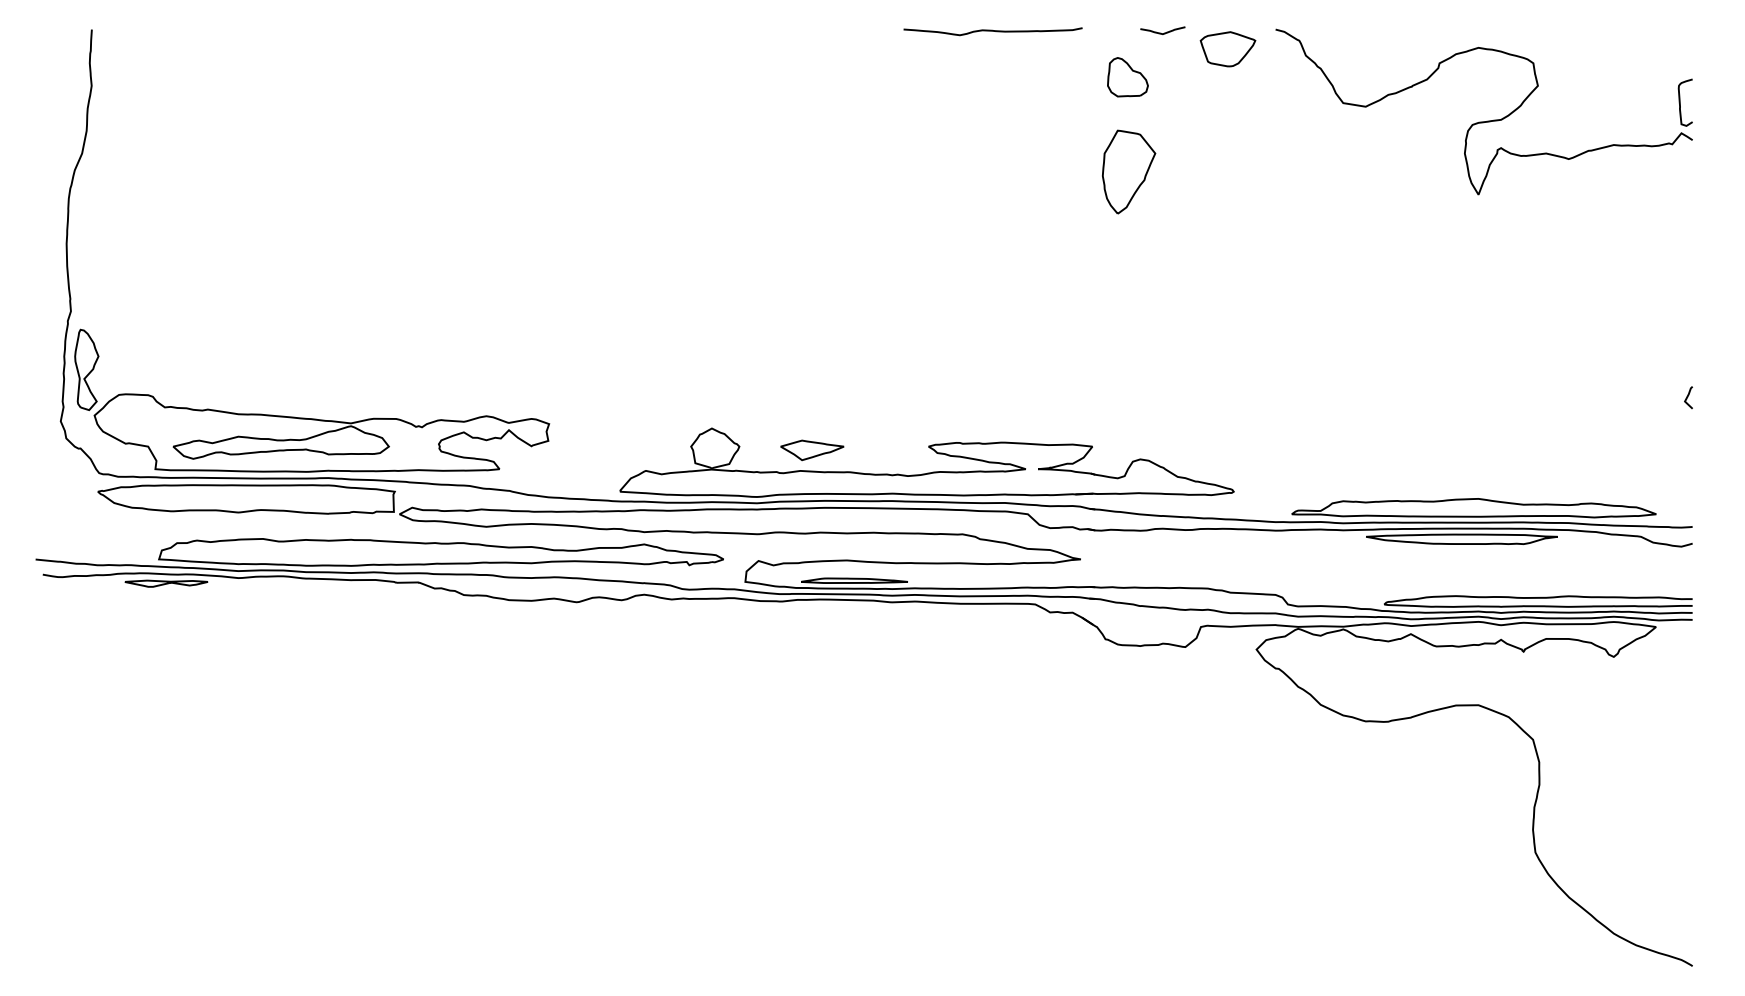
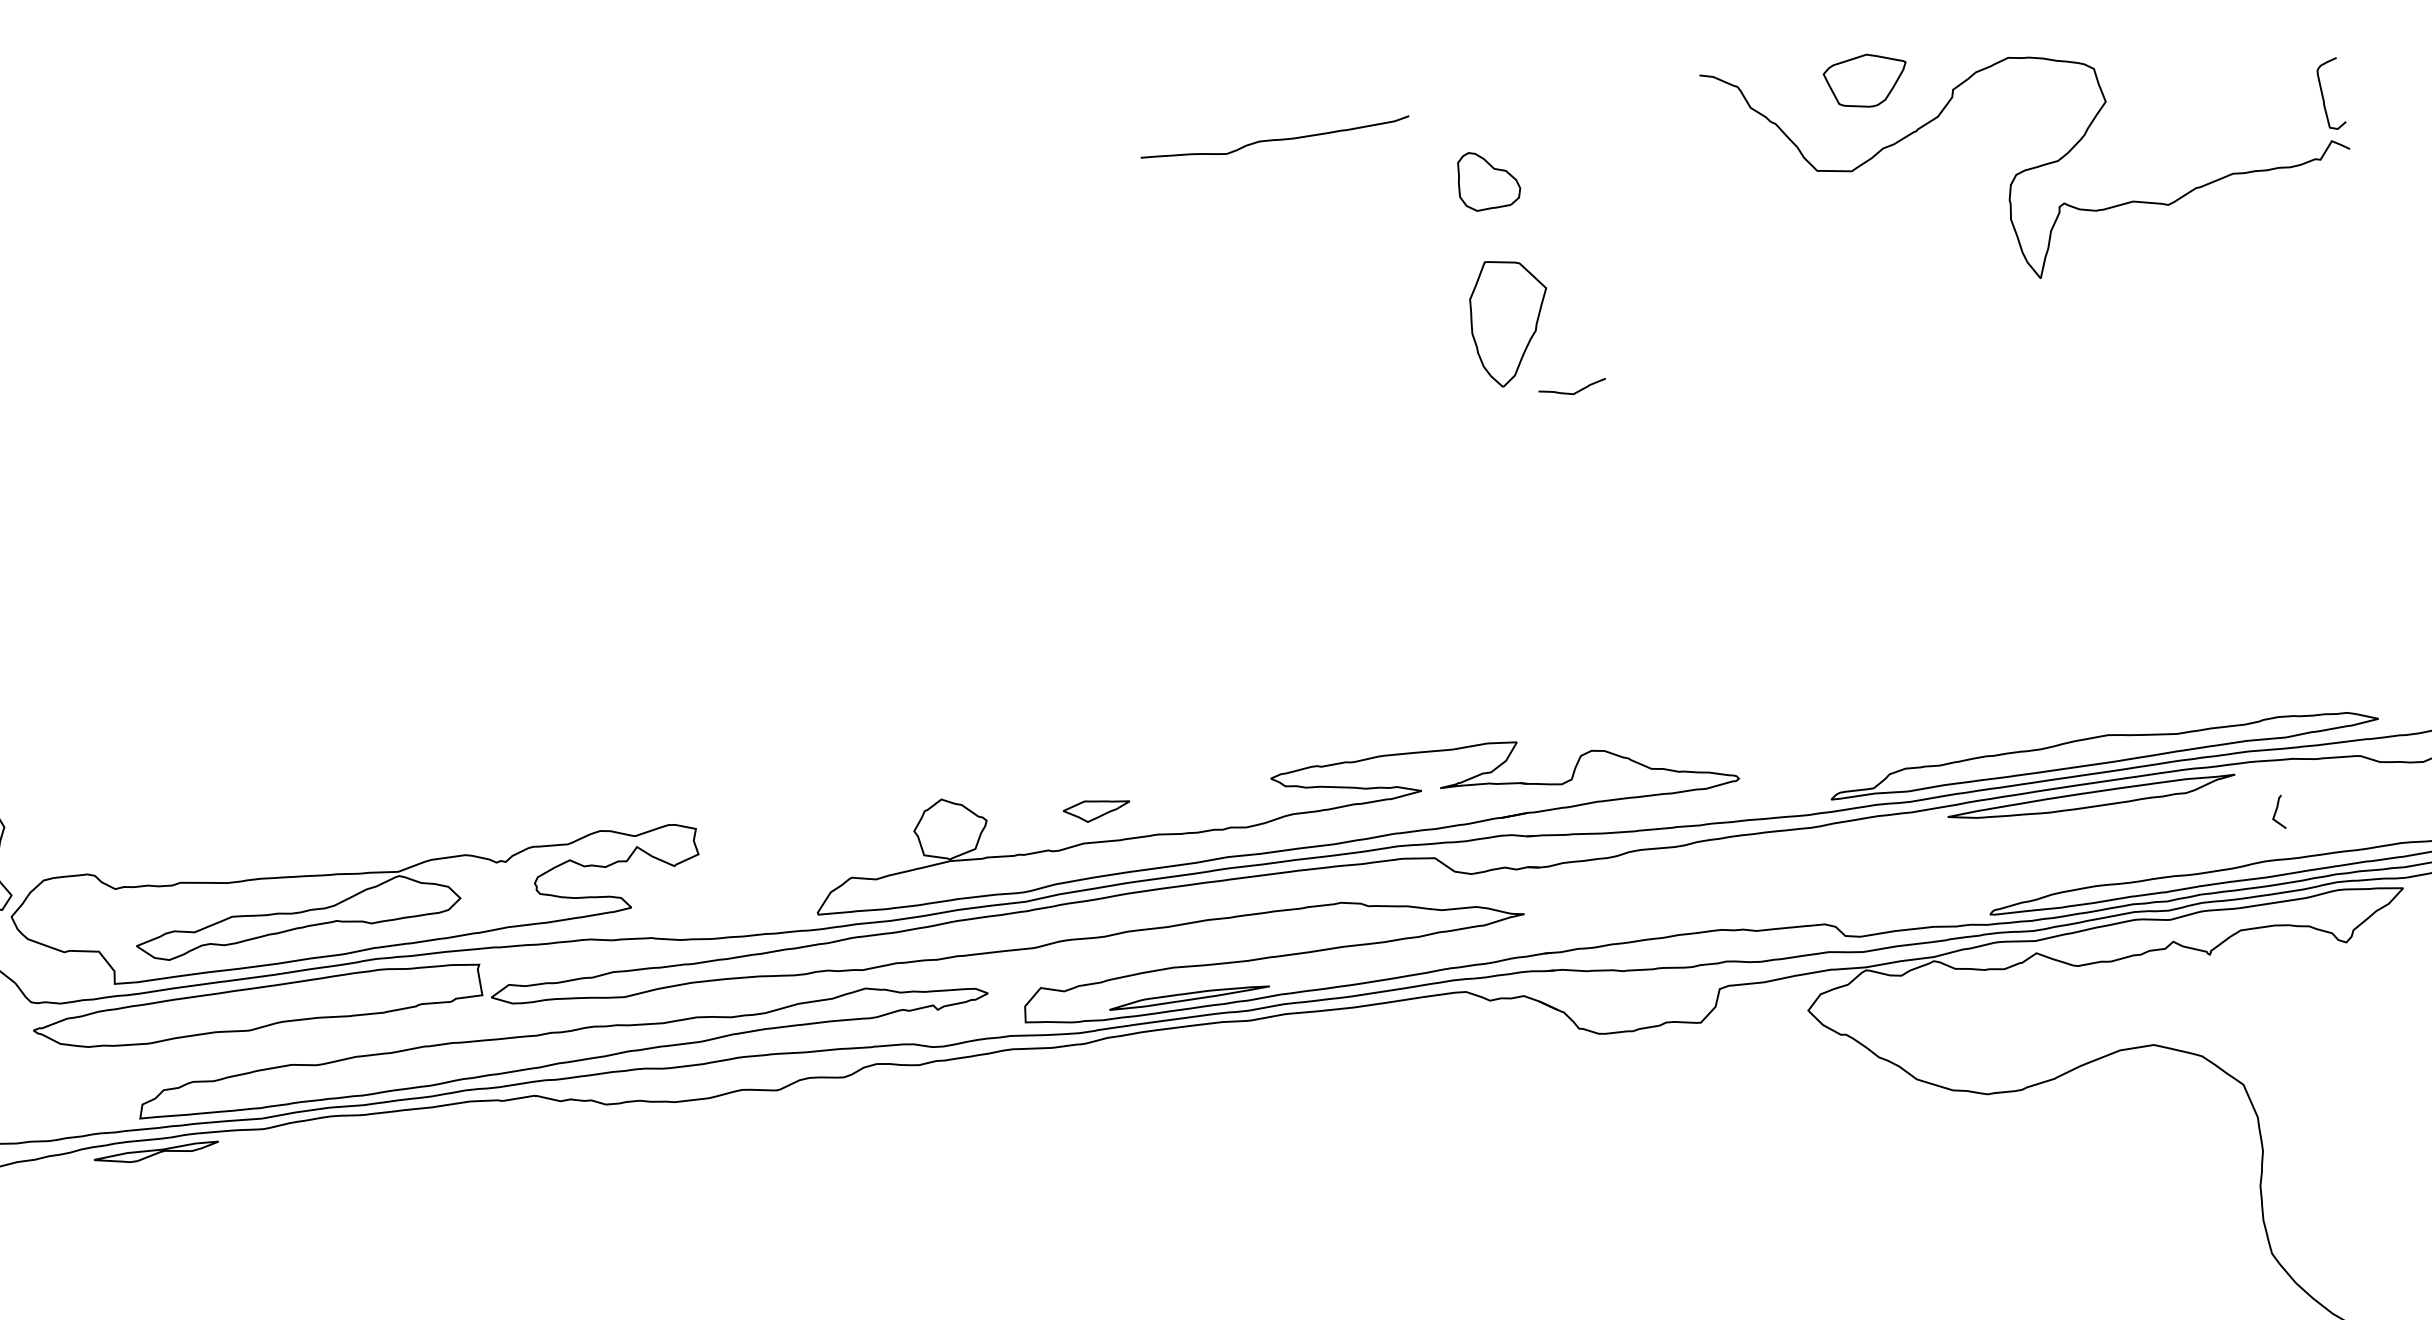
curve: (1160, 32) -> (1569, 392), moved
part: (1227, 49) -> (1865, 81), moved
line: (1688, 397) -> (2277, 812), moved
part: (812, 450) -> (1097, 810), size x0.7

